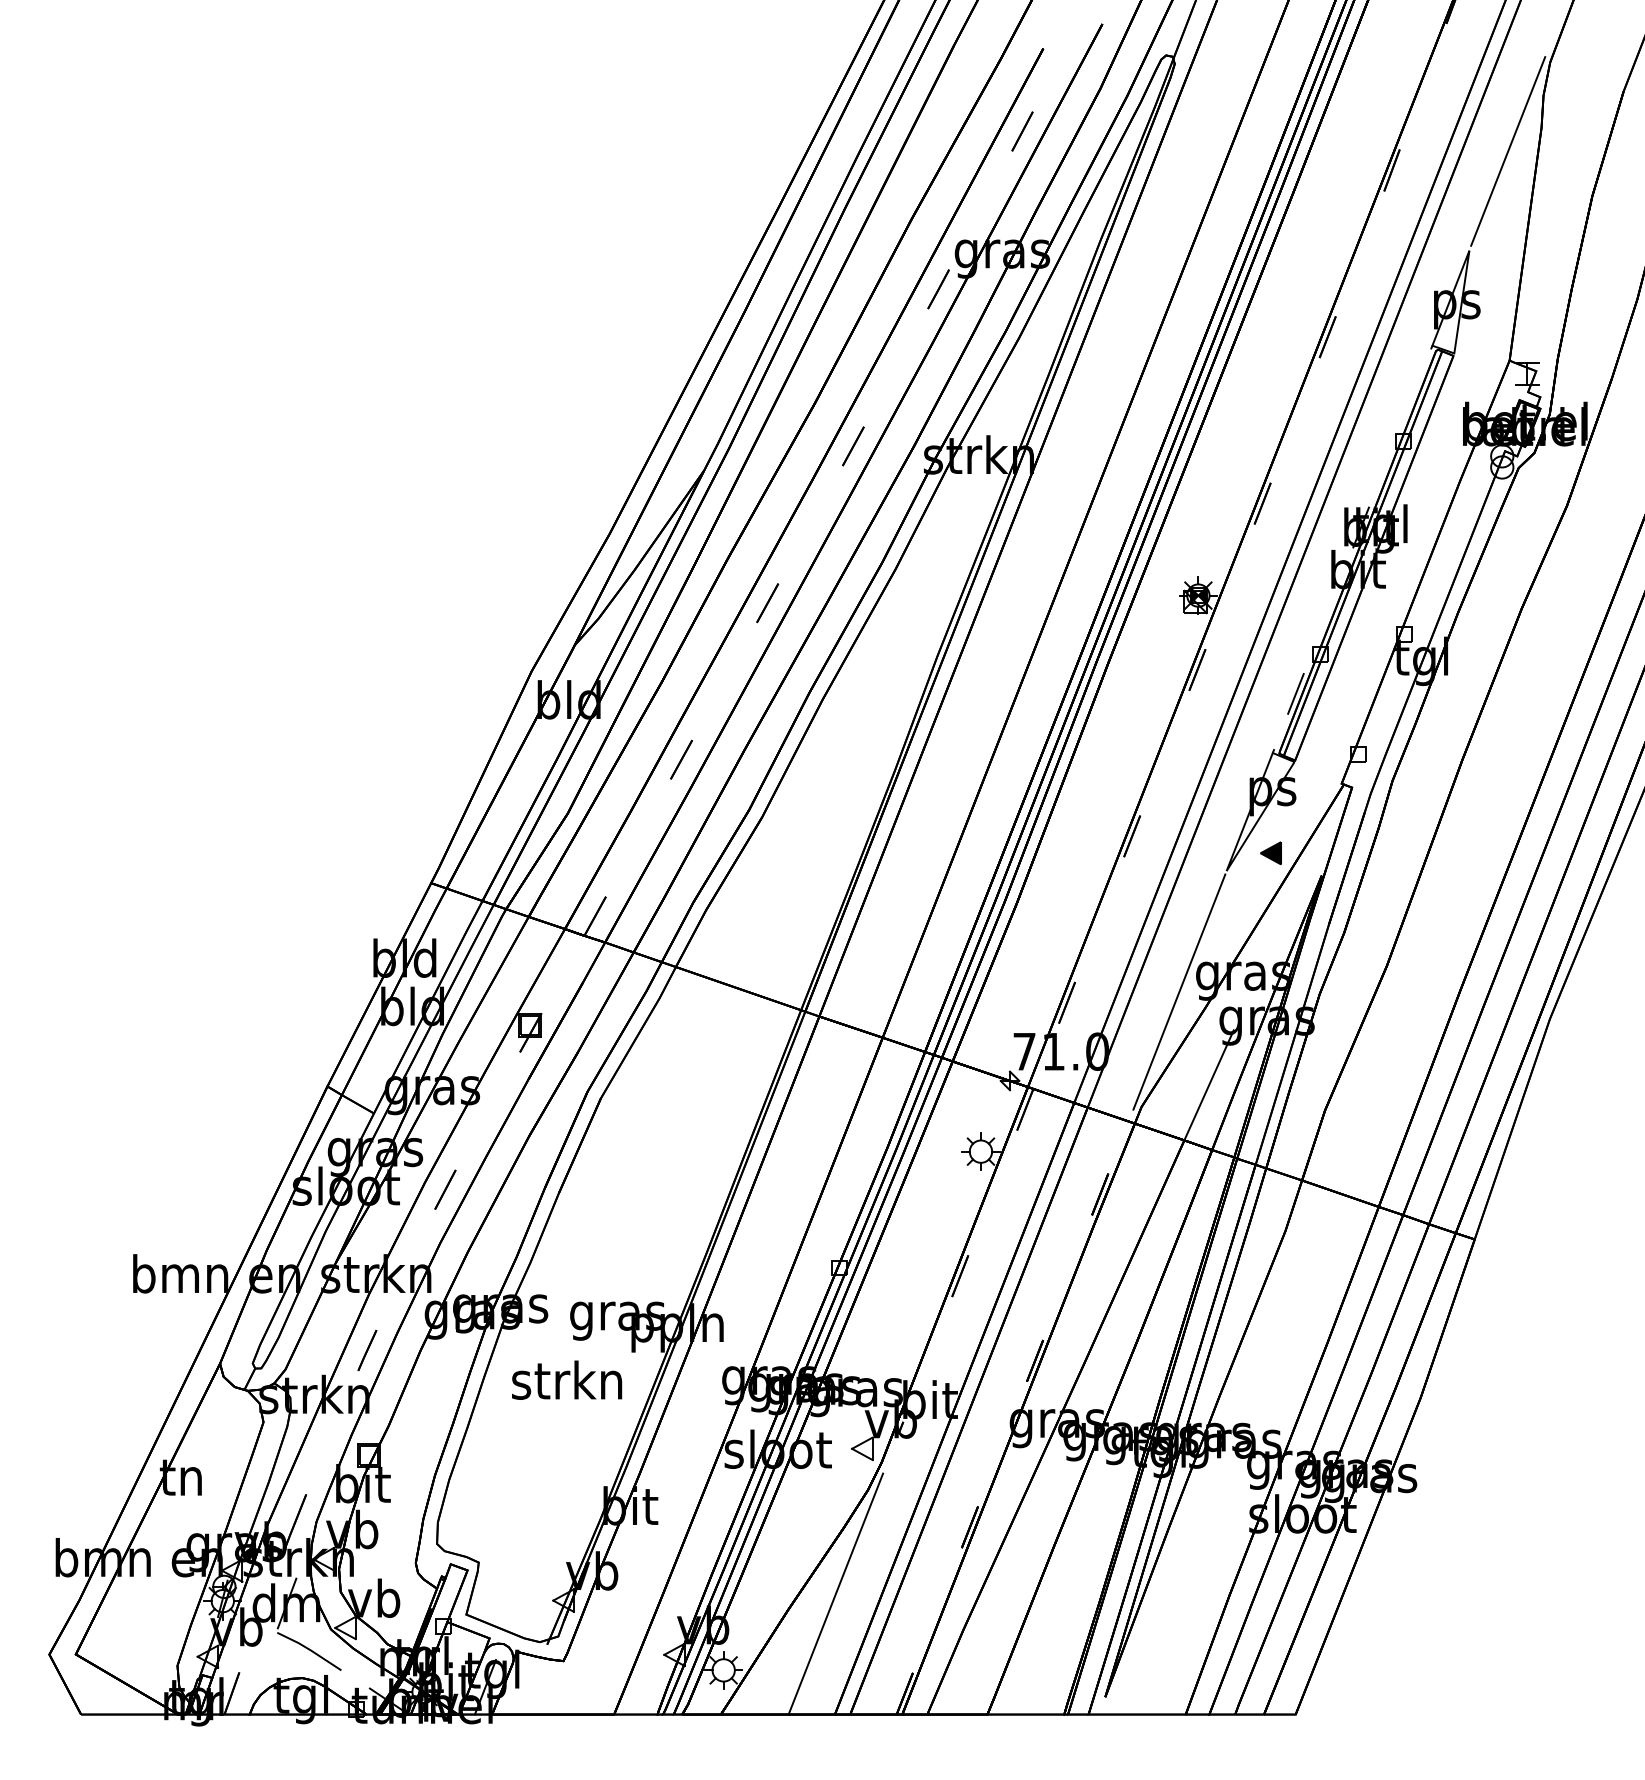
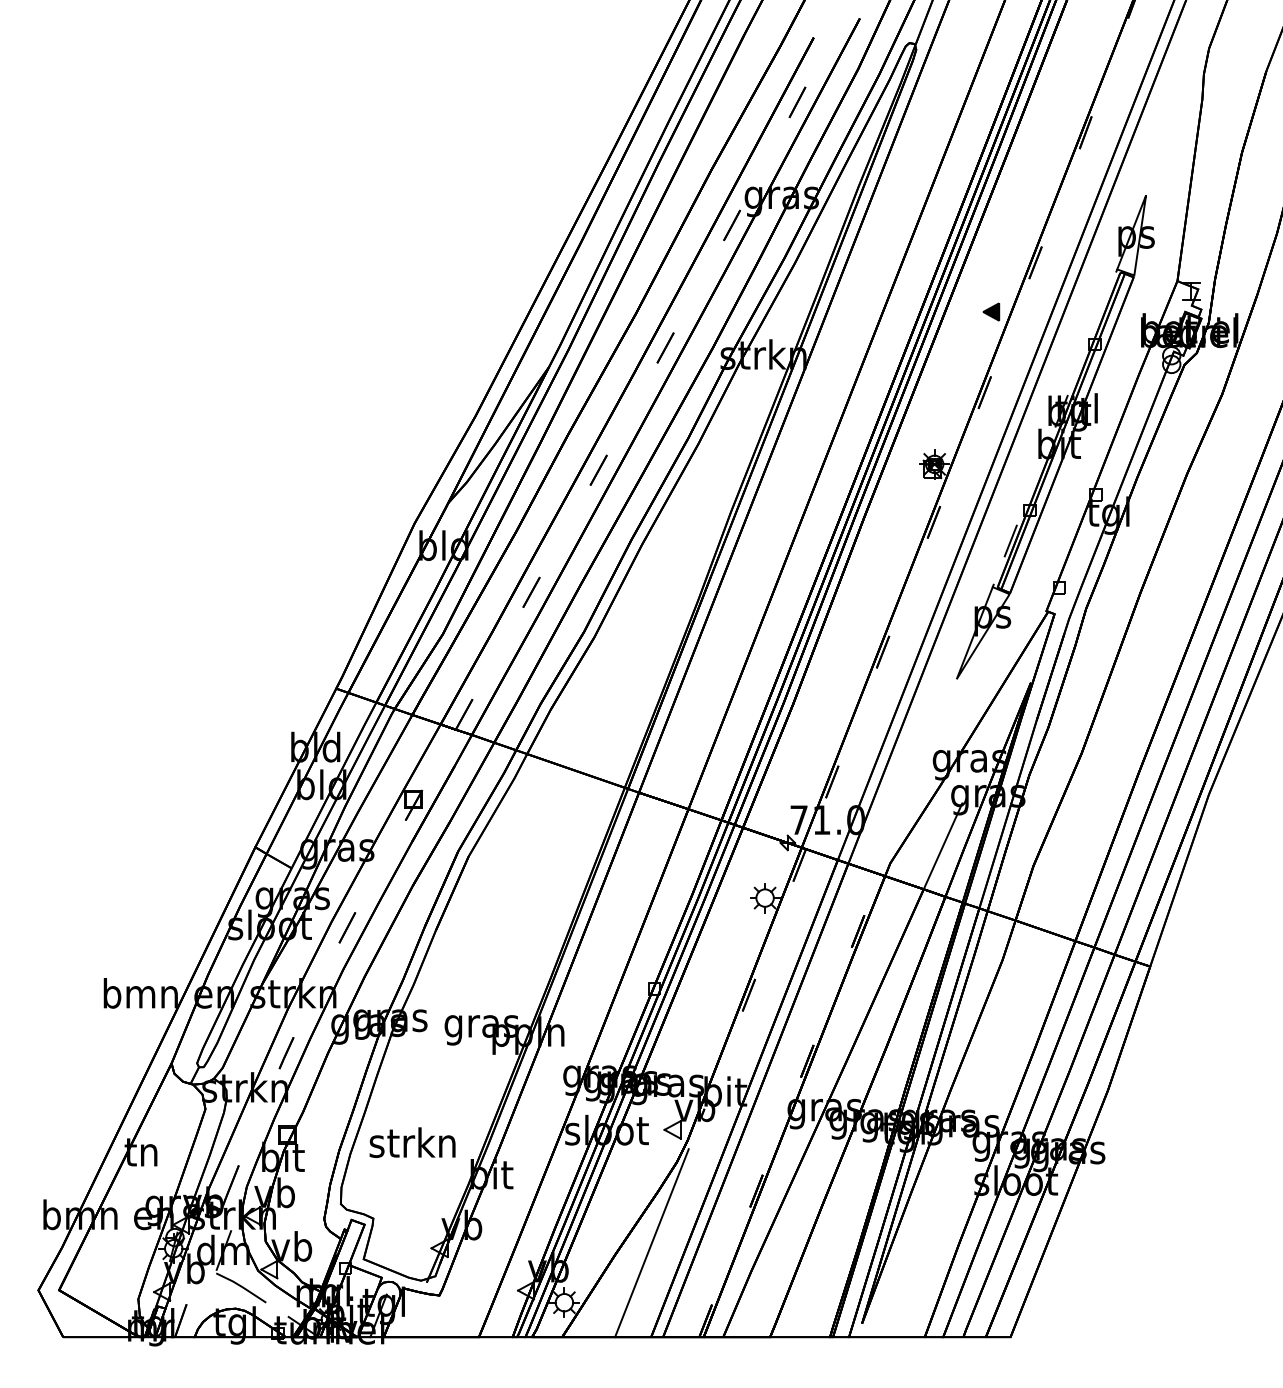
line: (1508, 151) -> (1176, 117), removed
part: (1270, 853) -> (990, 312), moved
line: (1179, 991) -> (919, 773), removed
text: (567, 1379) -> (412, 1142), moved

